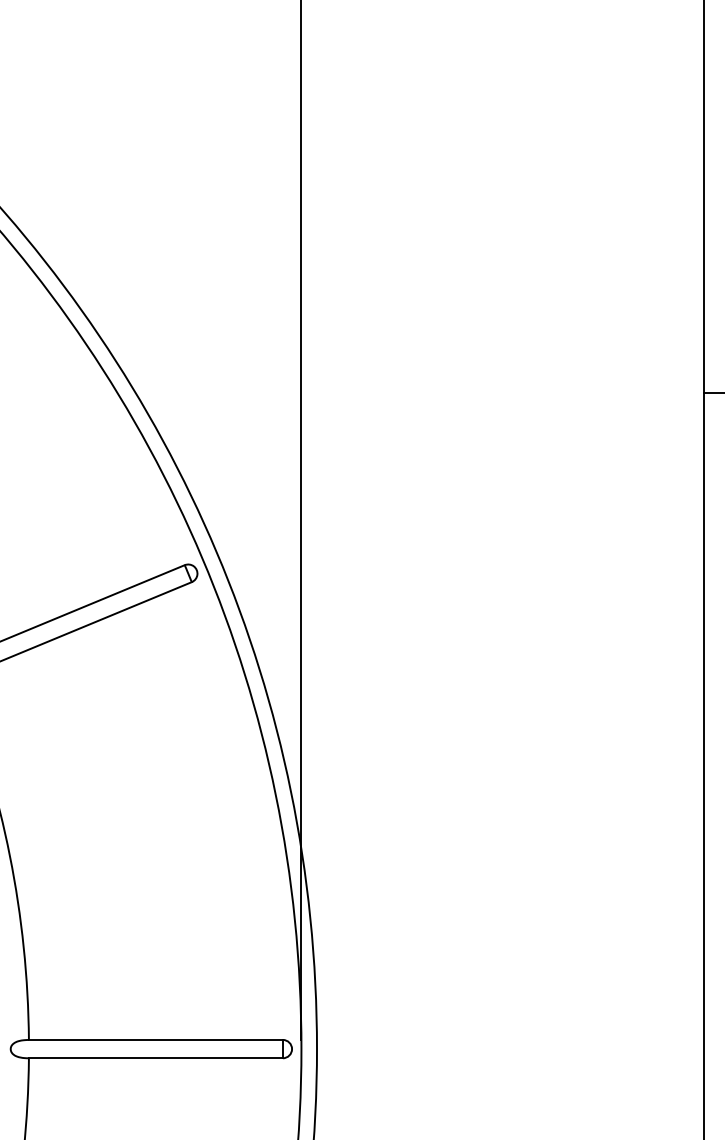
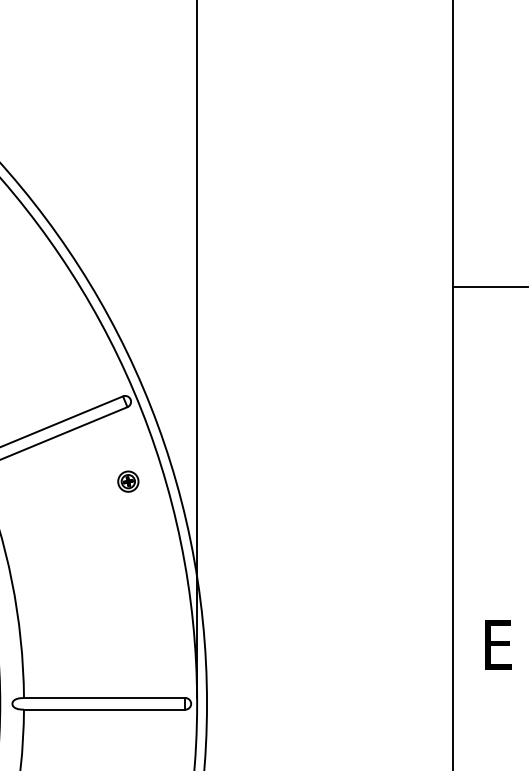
part: (193, 699) -> (128, 481), added

